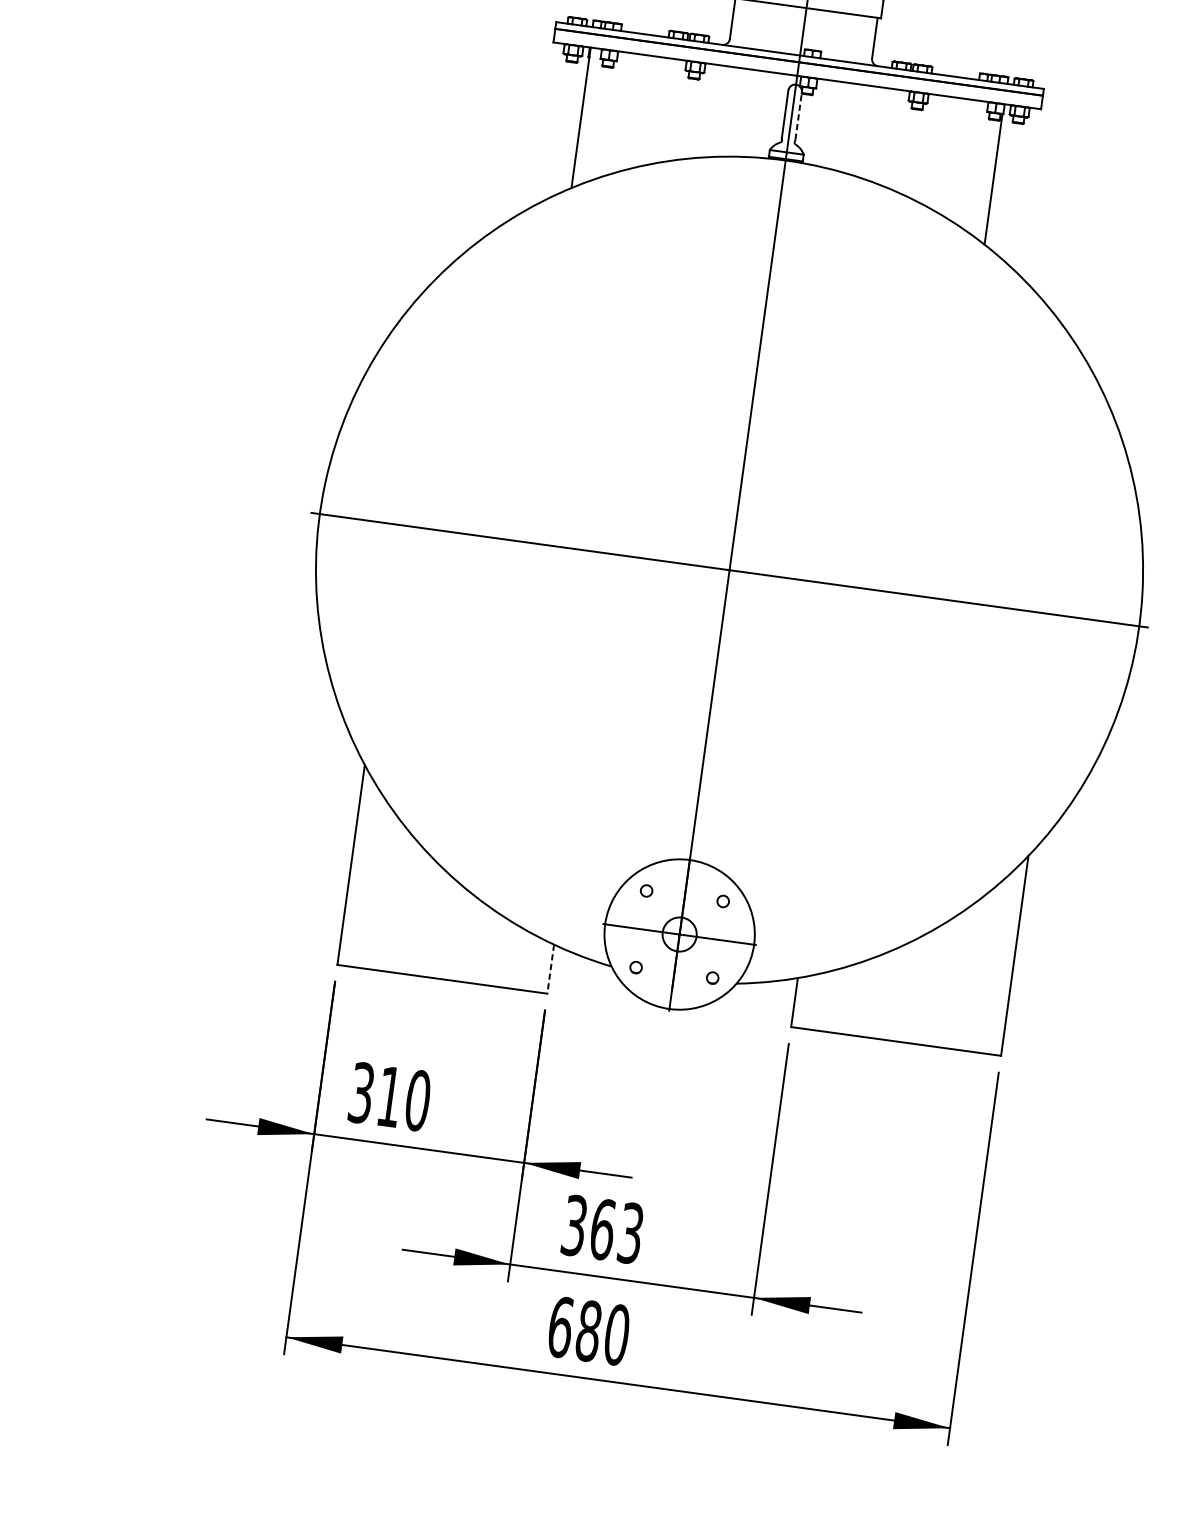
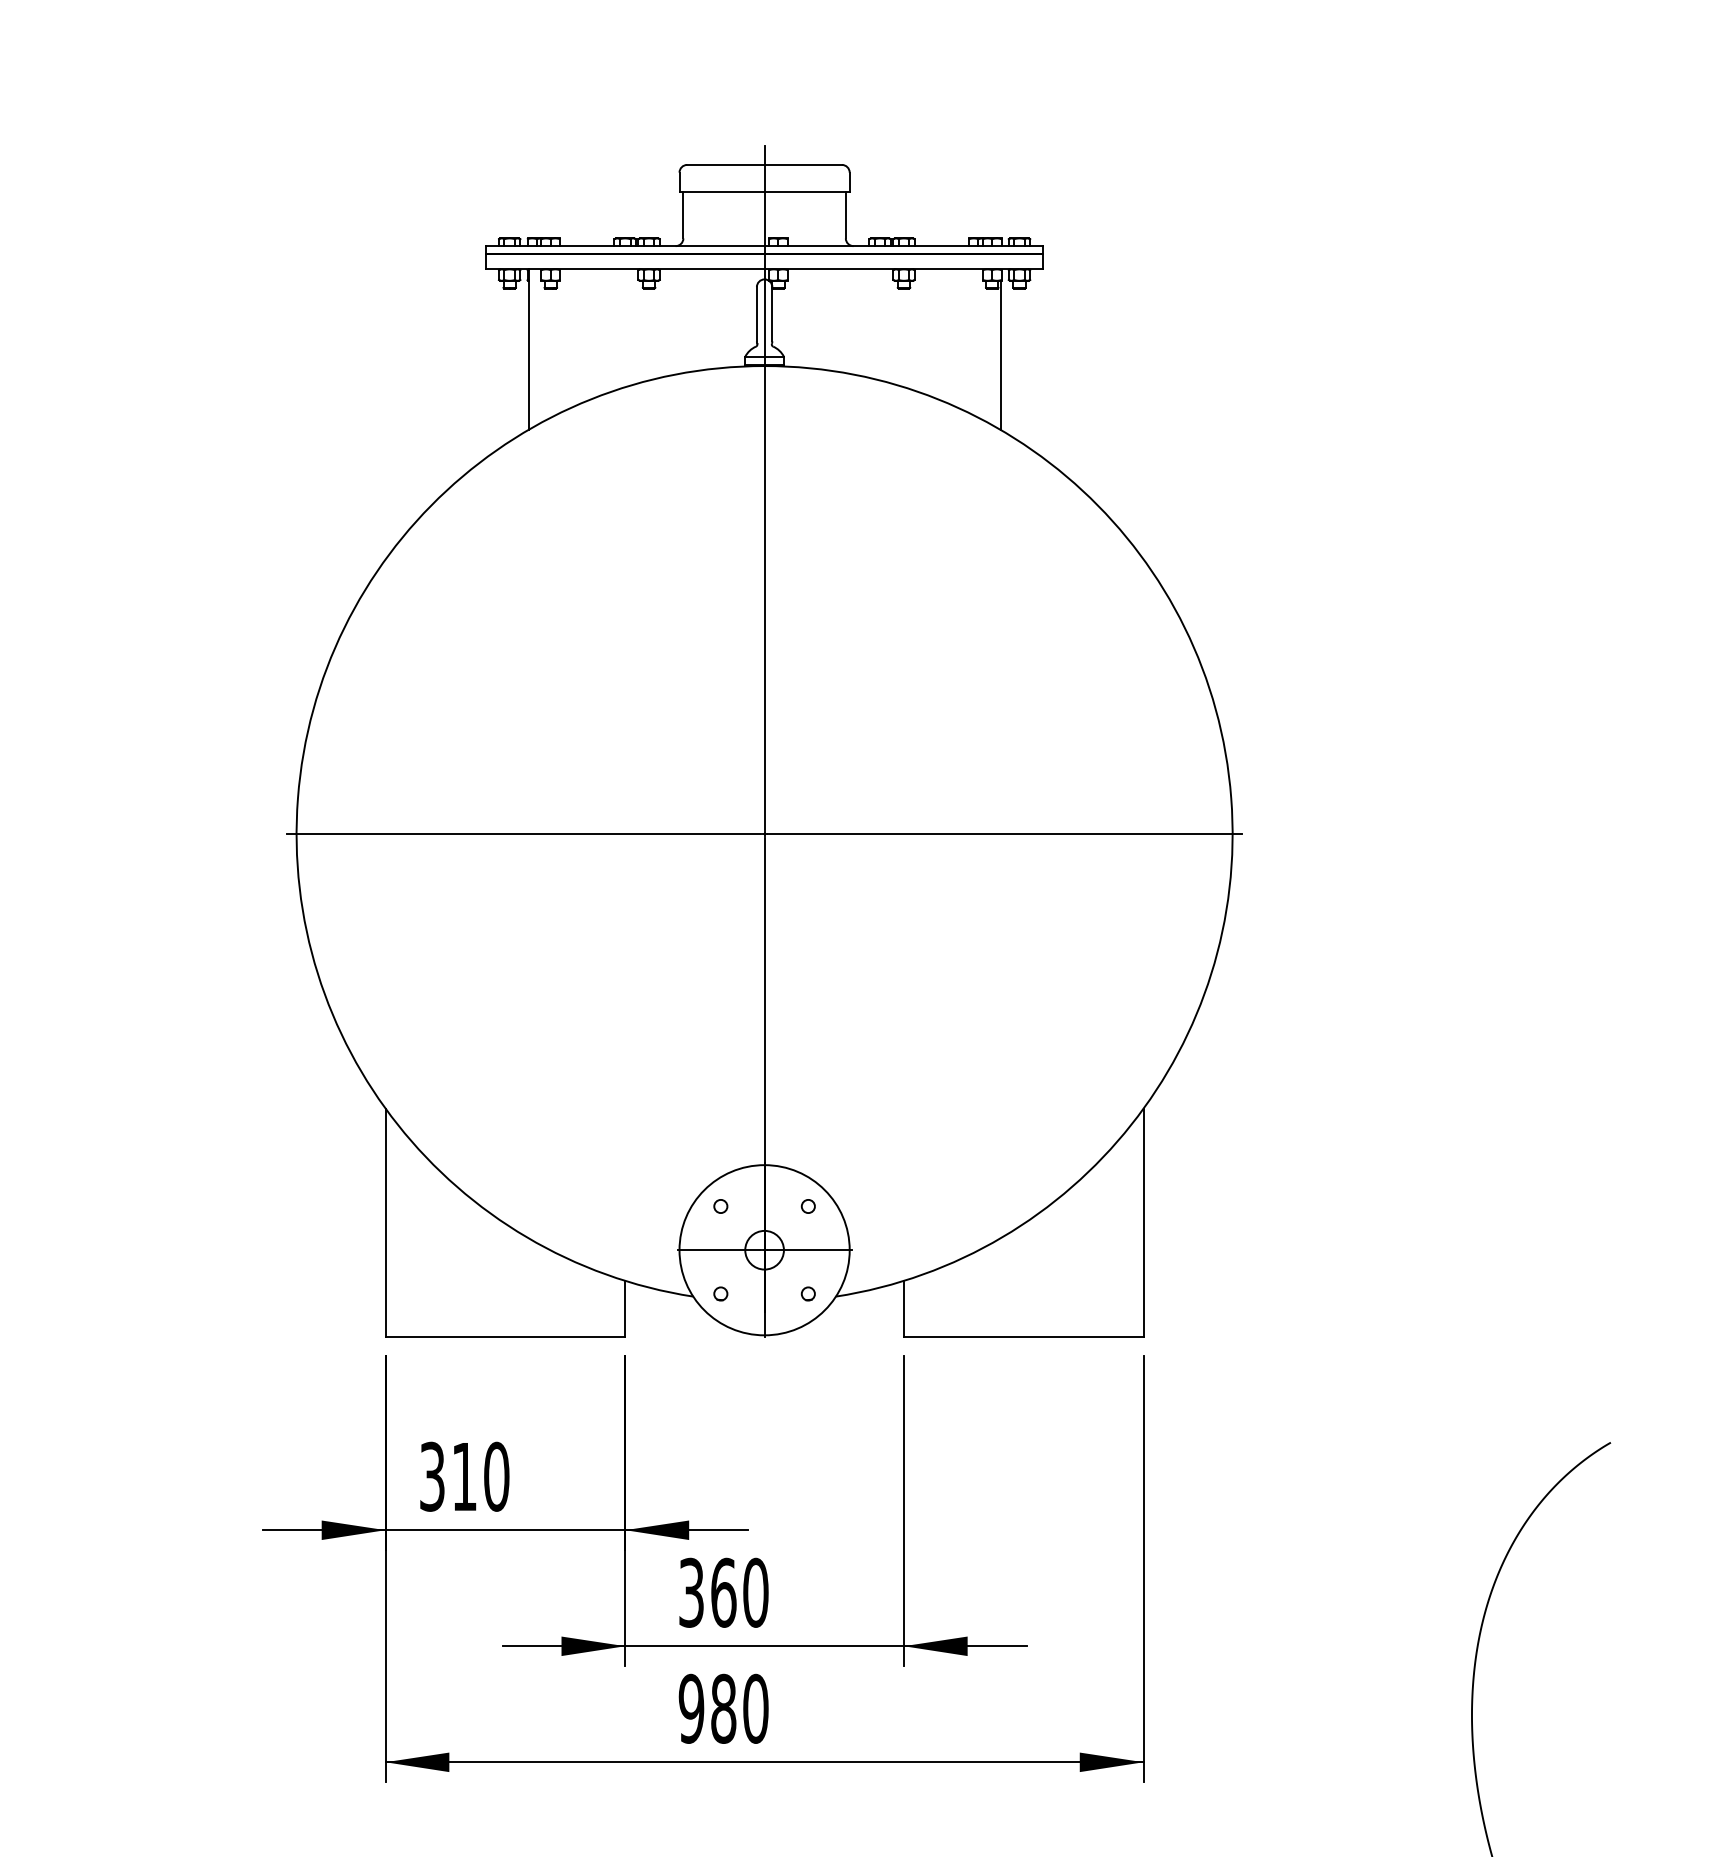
line: (798, 115) -> (772, 313), dashed -> solid
line: (550, 969) -> (625, 1309), dashed -> solid
text: (630, 1233) -> (755, 1592), 363 -> 360
text: (560, 1326) -> (691, 1708), 680 -> 980

